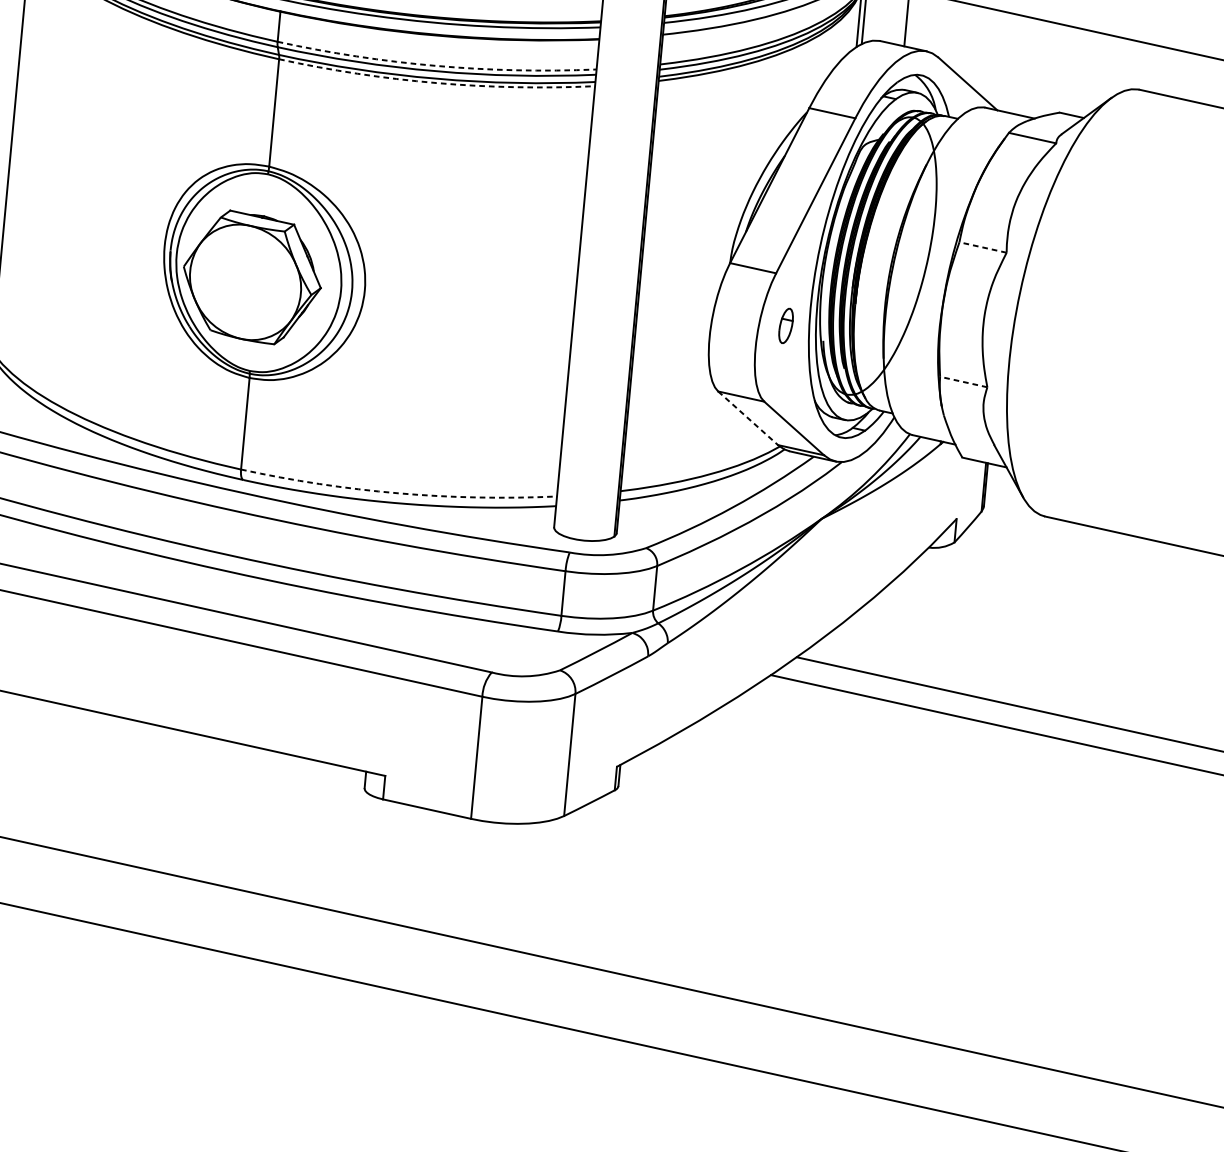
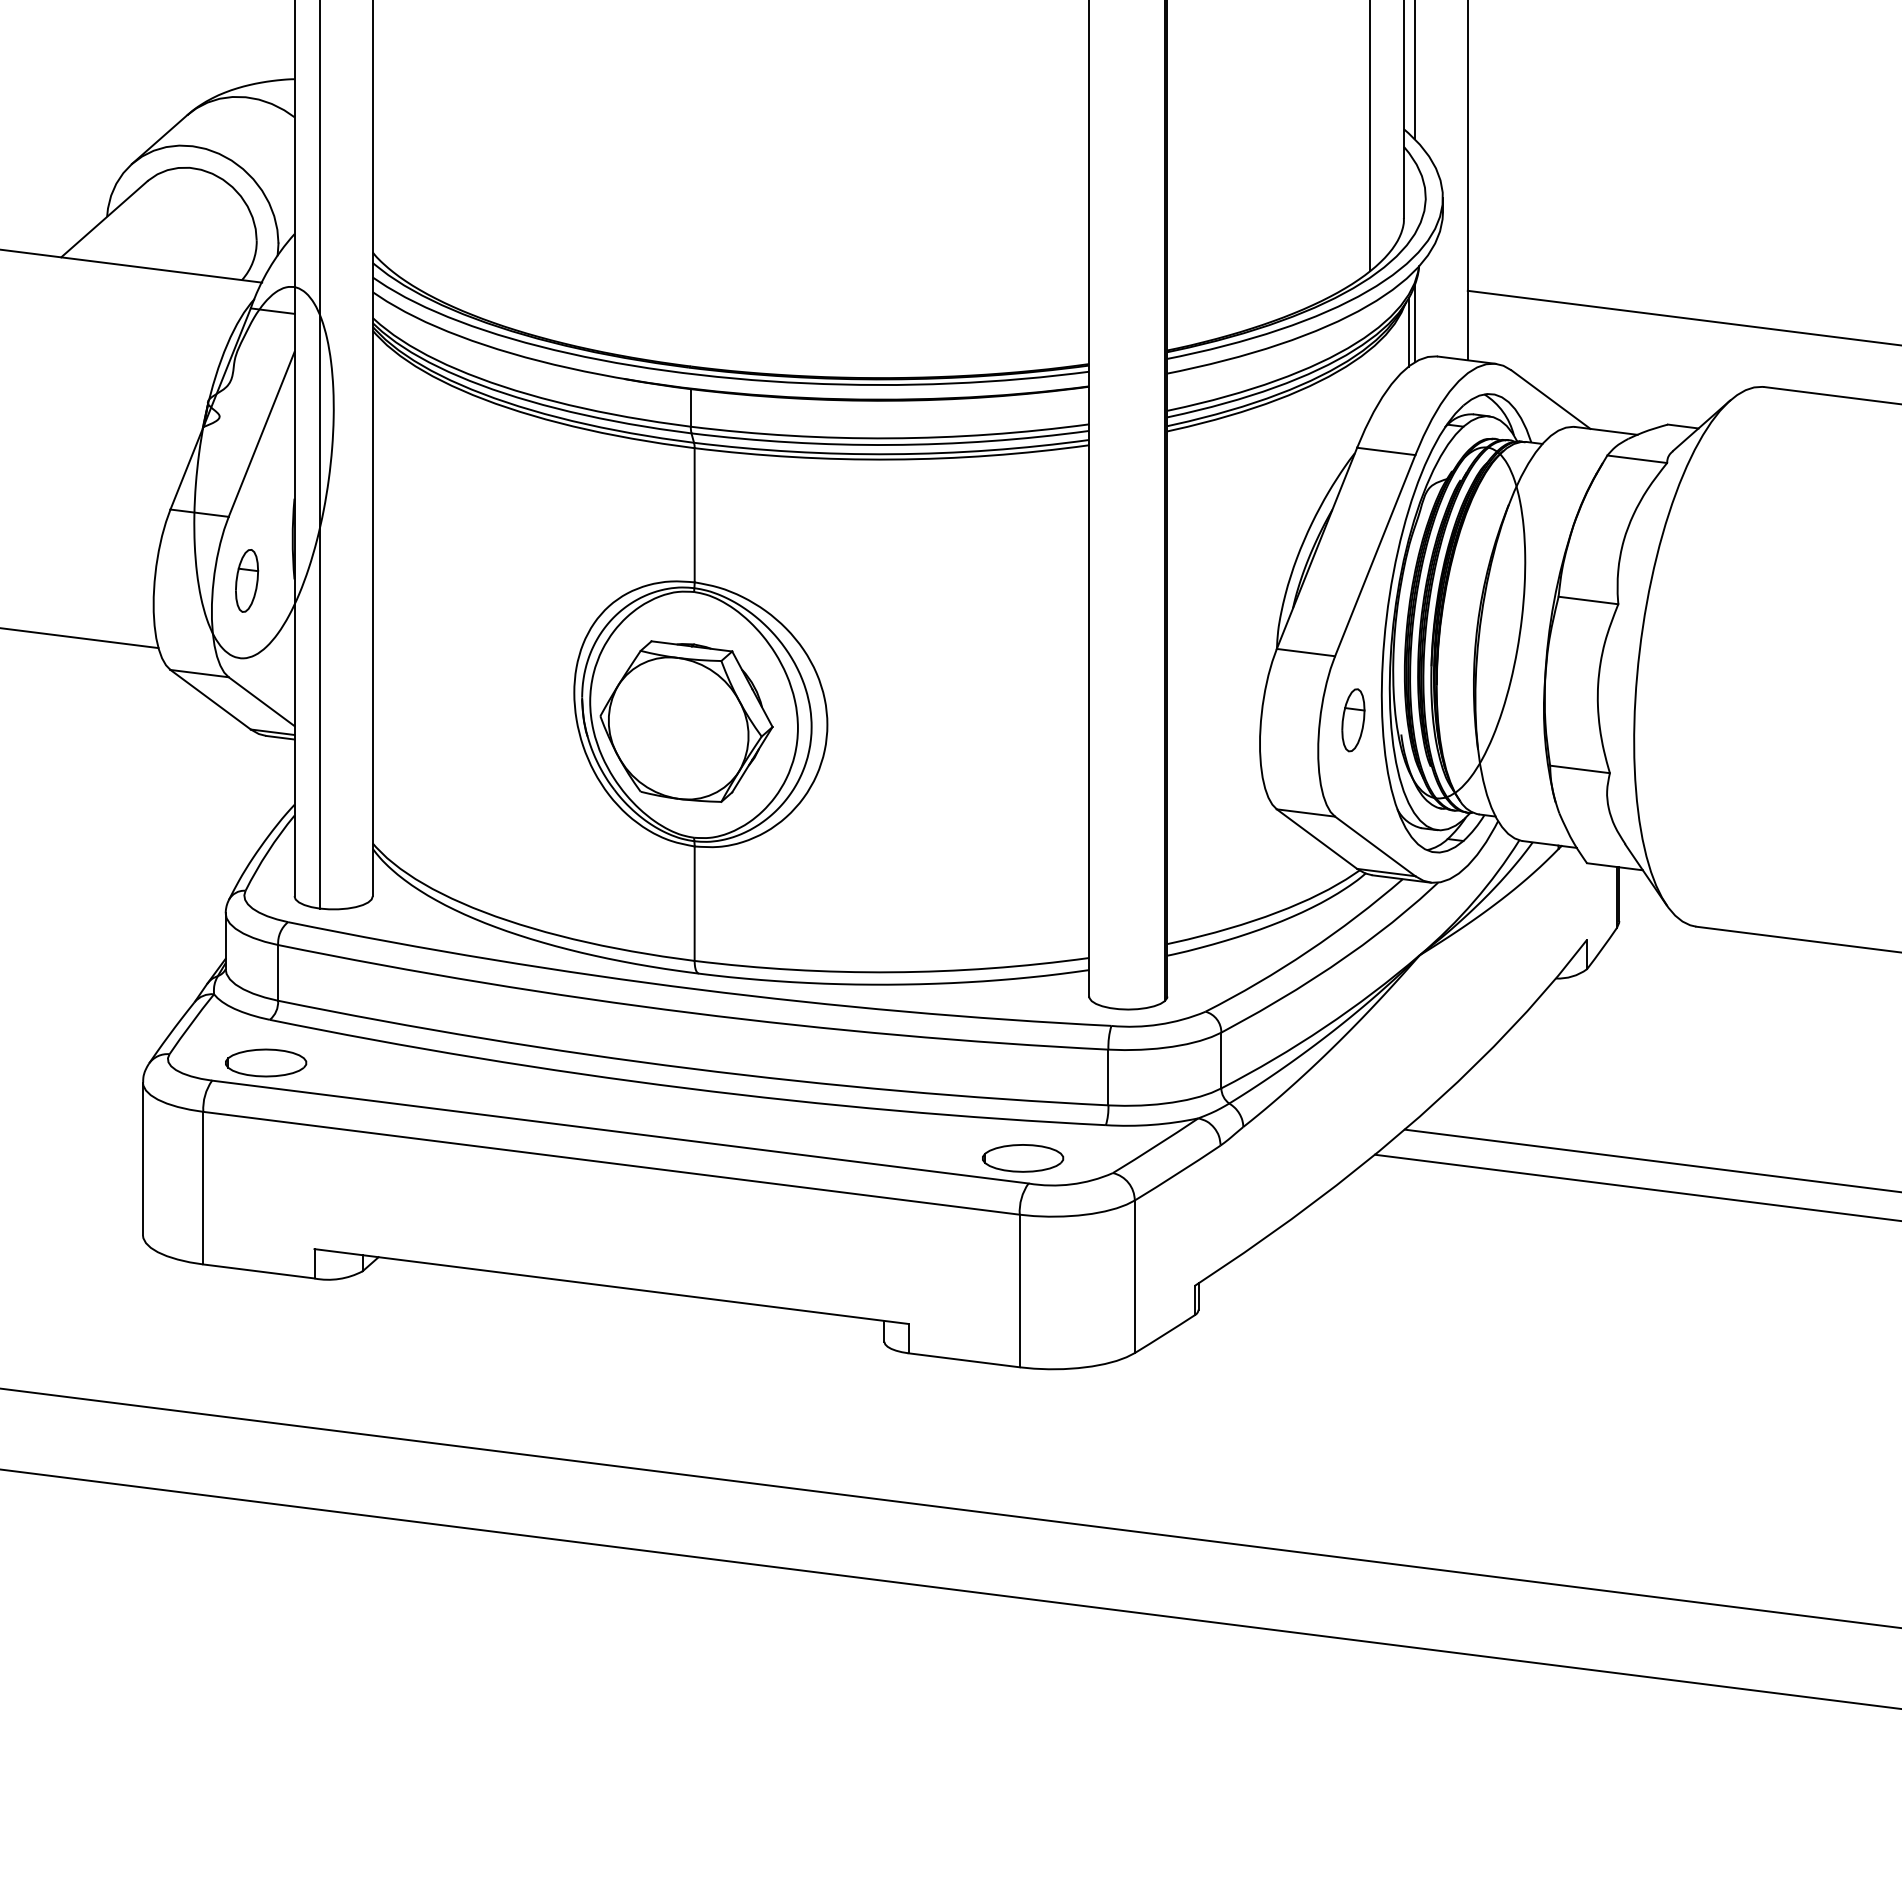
arc: (436, 66) -> (890, 438), dashed -> solid
arc: (435, 82) -> (891, 459), dashed -> solid
line: (982, 247) -> (1587, 600), dashed -> solid
part: (786, 326) -> (1353, 720), size x1.43
line: (963, 382) -> (1579, 769), dashed -> solid
line: (748, 418) -> (1317, 839), dashed -> solid
arc: (397, 493) -> (891, 972), dashed -> solid
part: (489, 652) -> (1023, 1158), added

